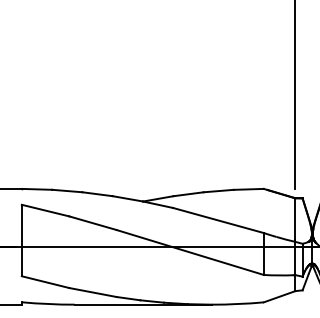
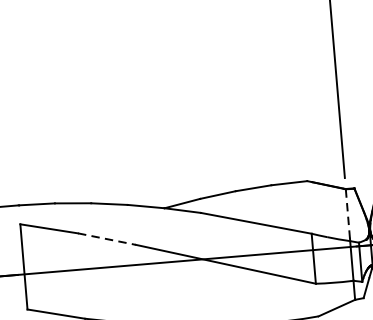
line: (295, 219) -> (348, 214), solid -> dashed
line: (92, 223) -> (106, 239), solid -> dashed

